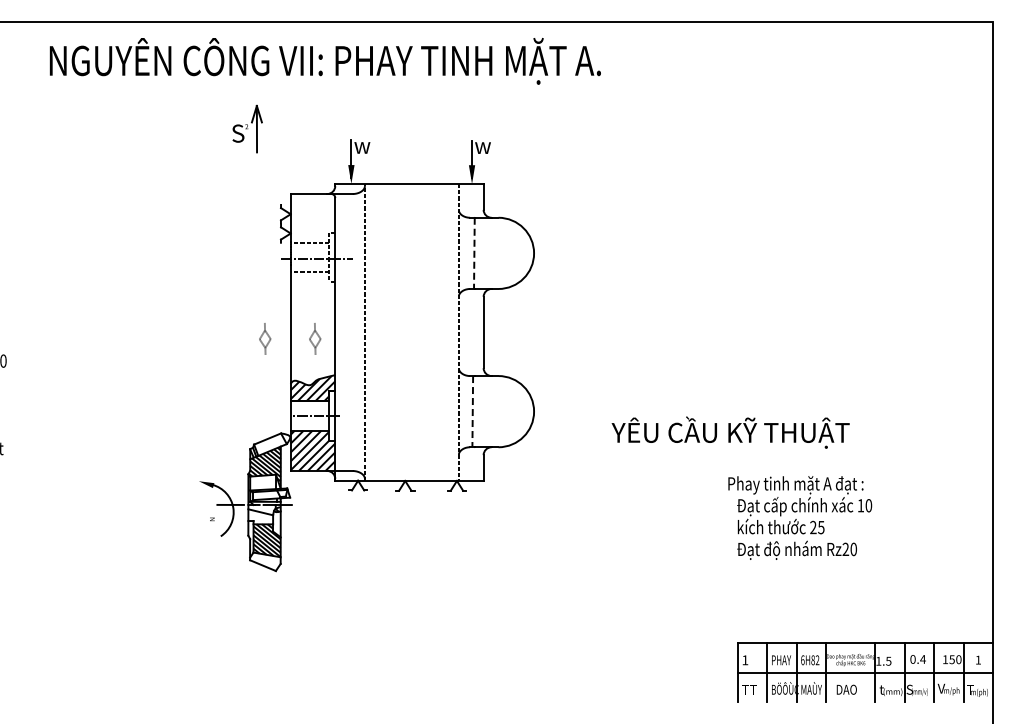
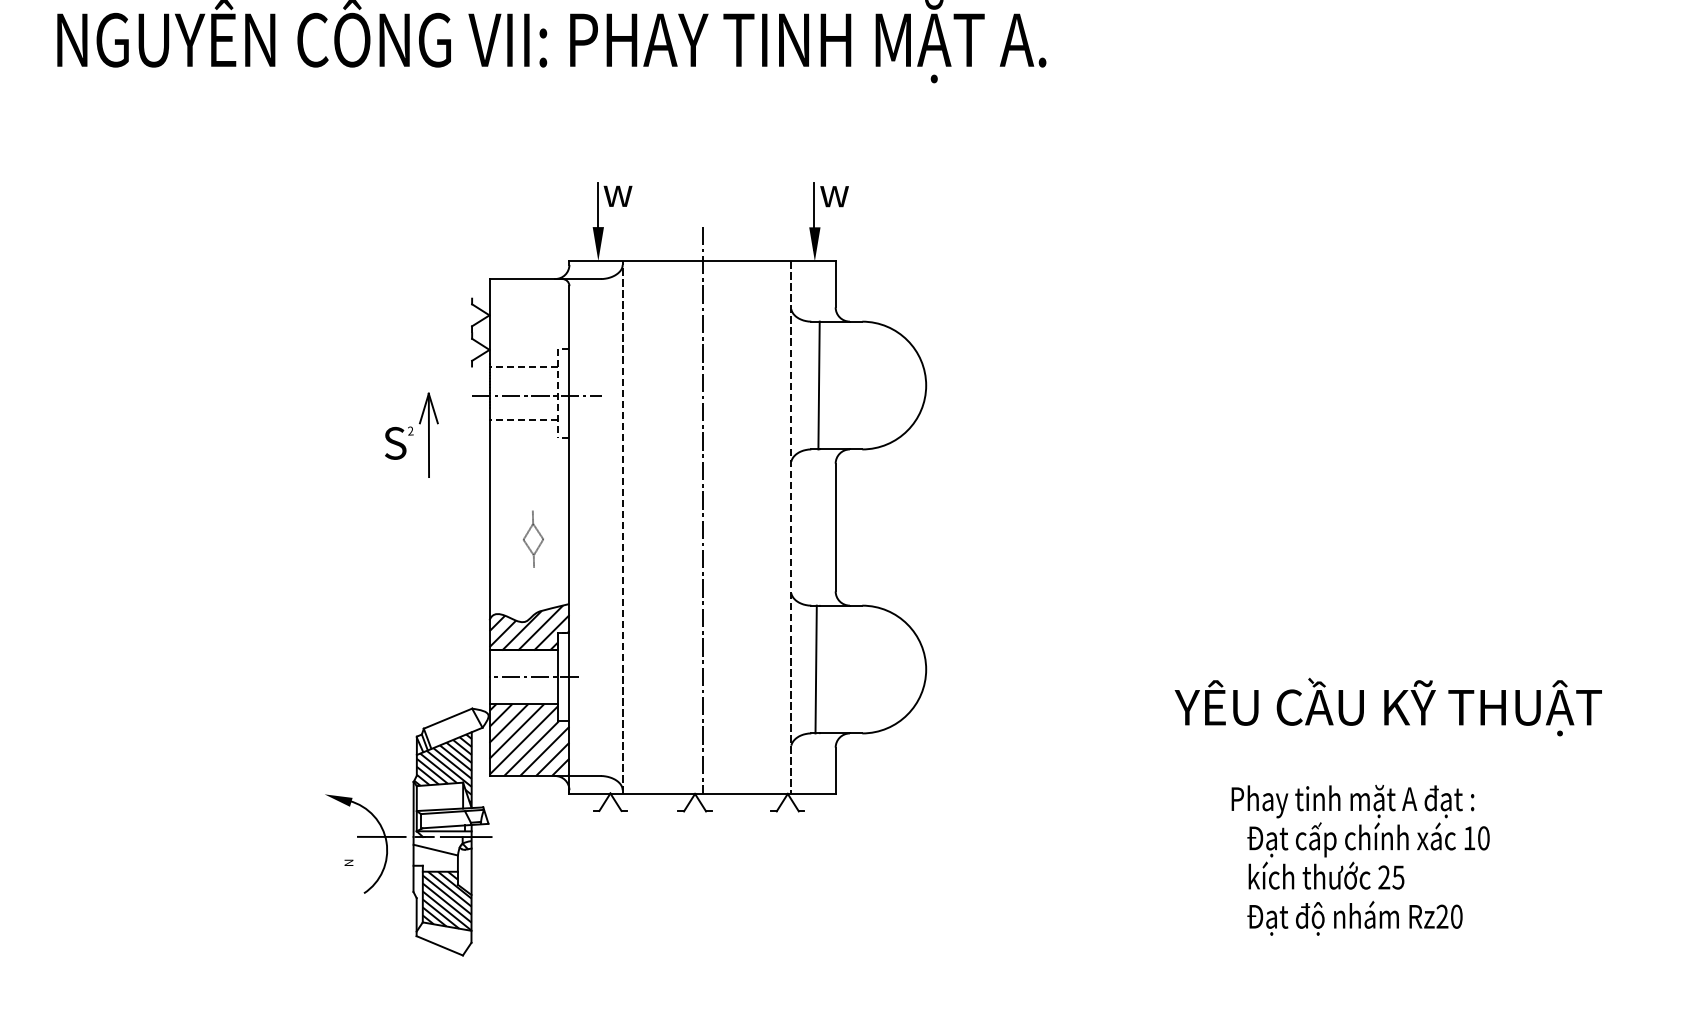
part: (247, 128) -> (411, 434), moved
line: (474, 253) -> (819, 385), dashed -> solid
line: (409, 322) -> (702, 509), added
part: (265, 338) -> (444, 538), removed
line: (472, 411) -> (815, 669), dashed -> solid
text: (730, 432) -> (1388, 706), moved
text: (800, 517) -> (1361, 859), moved

